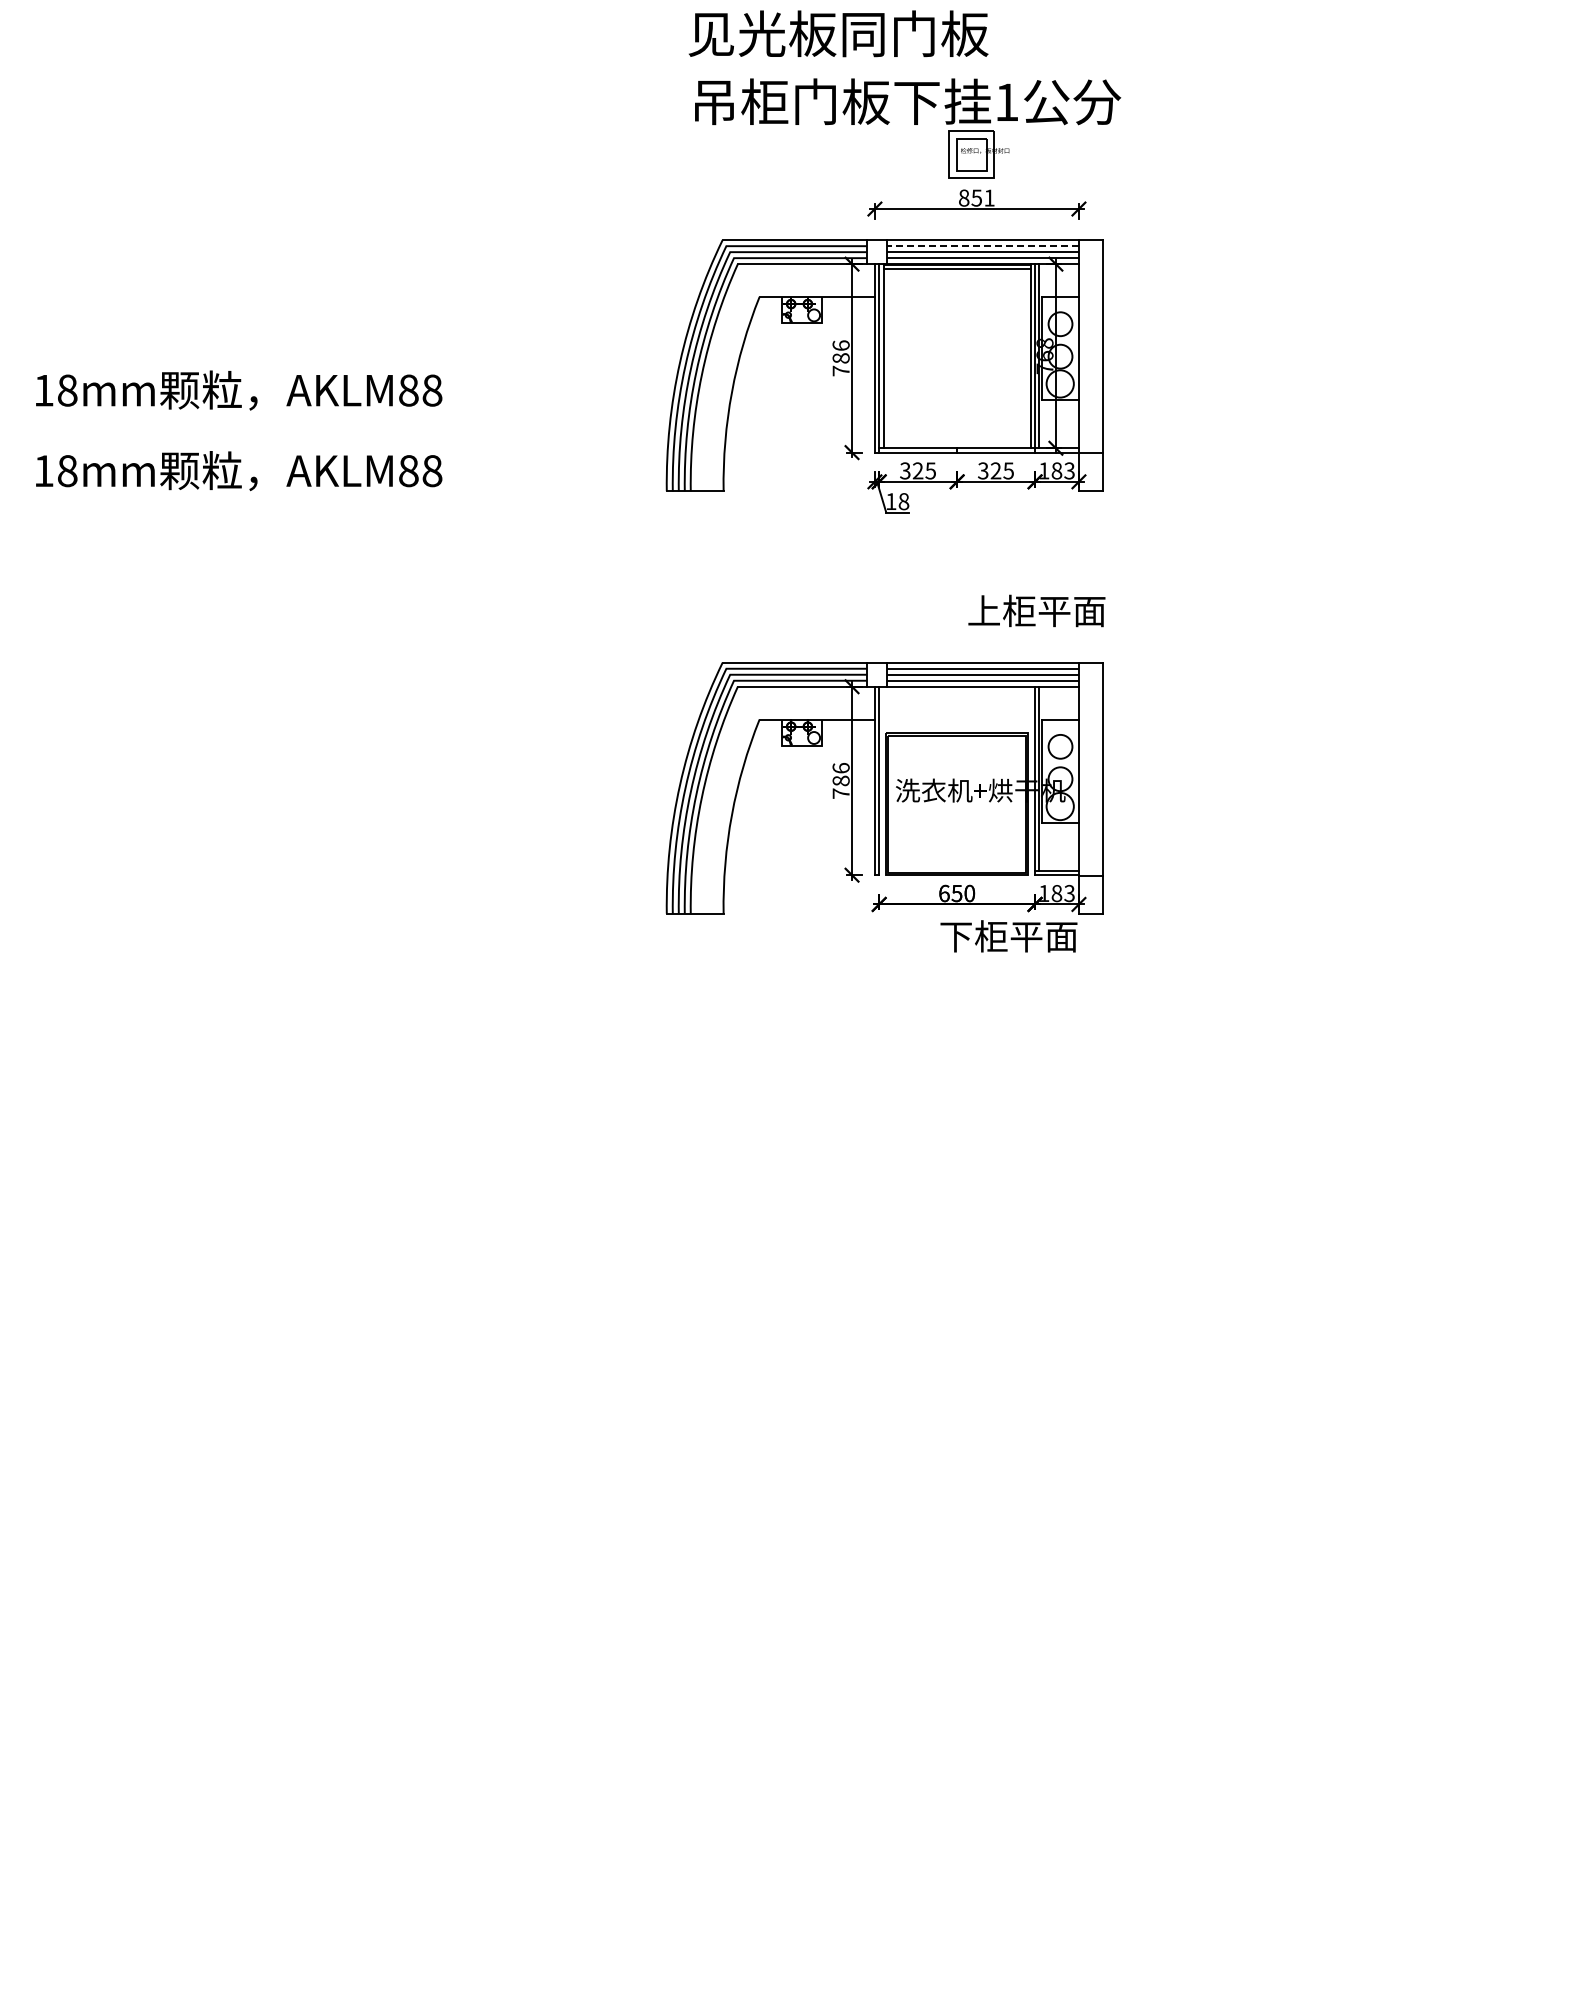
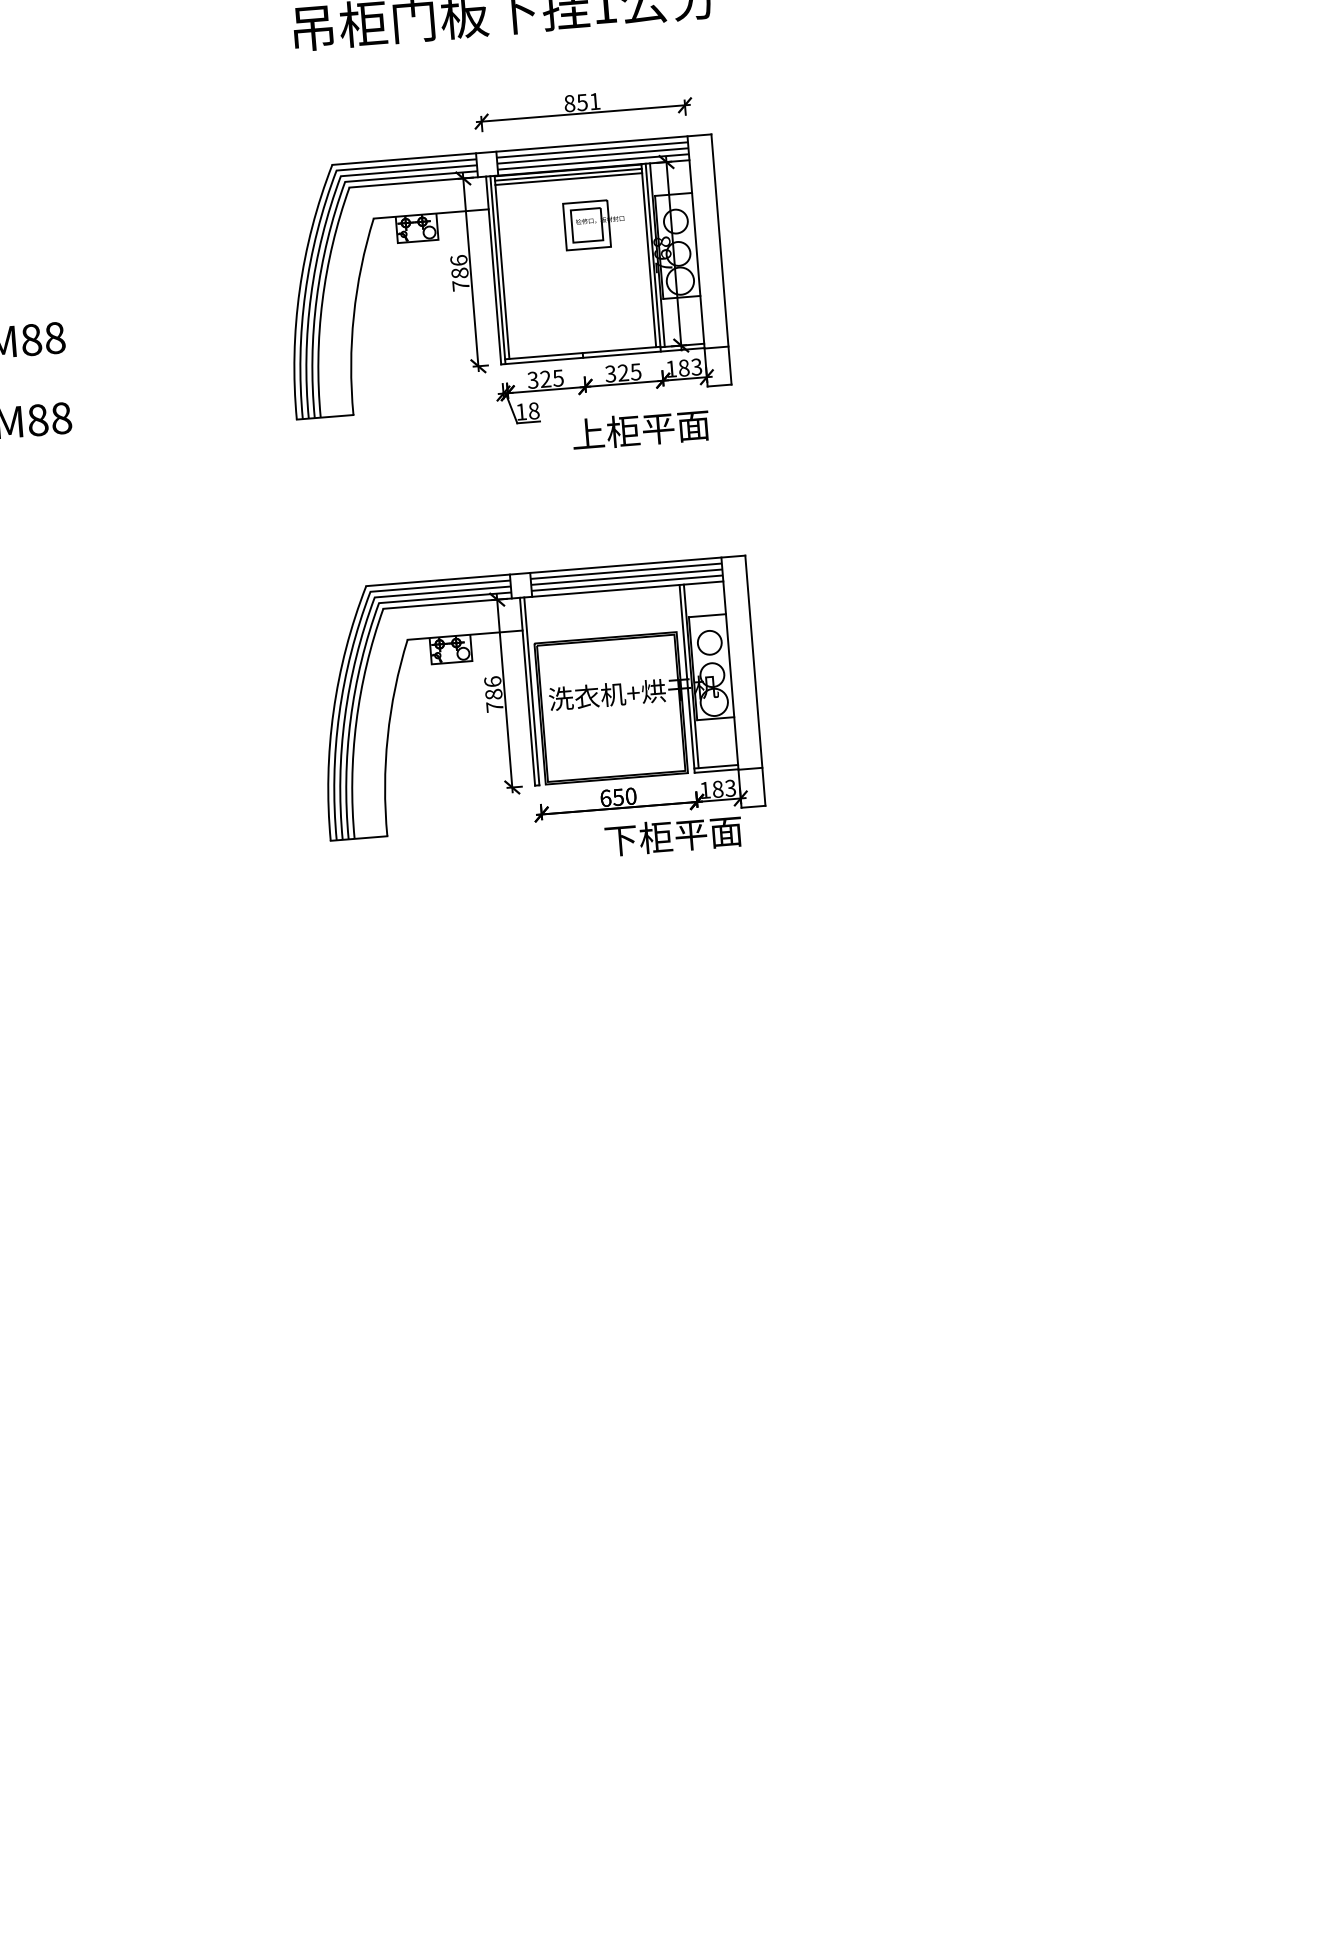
part: (978, 154) -> (593, 224), moved
line: (983, 246) -> (592, 150), dashed -> solid
line: (956, 273) -> (568, 179), added
text: (1036, 610) -> (640, 429), moved

